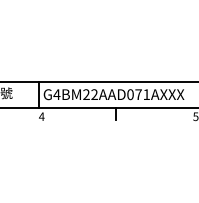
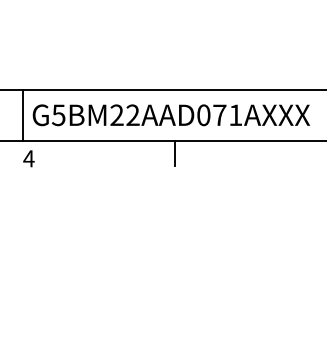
text: (56, 94) -> (57, 114), G4BM22AAD071AXXX -> G5BM22AAD071AXXX

